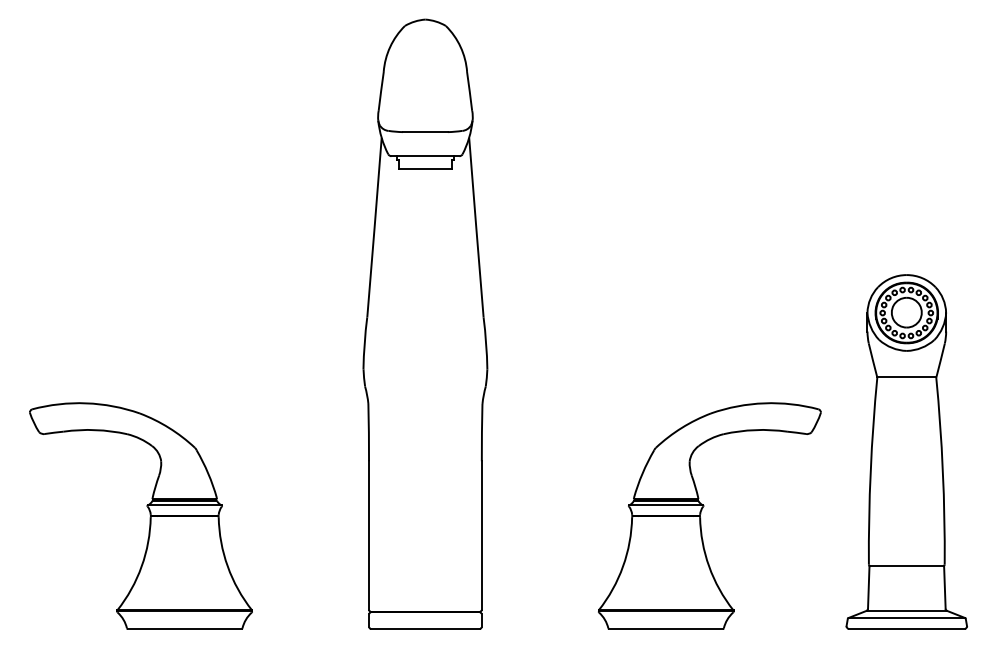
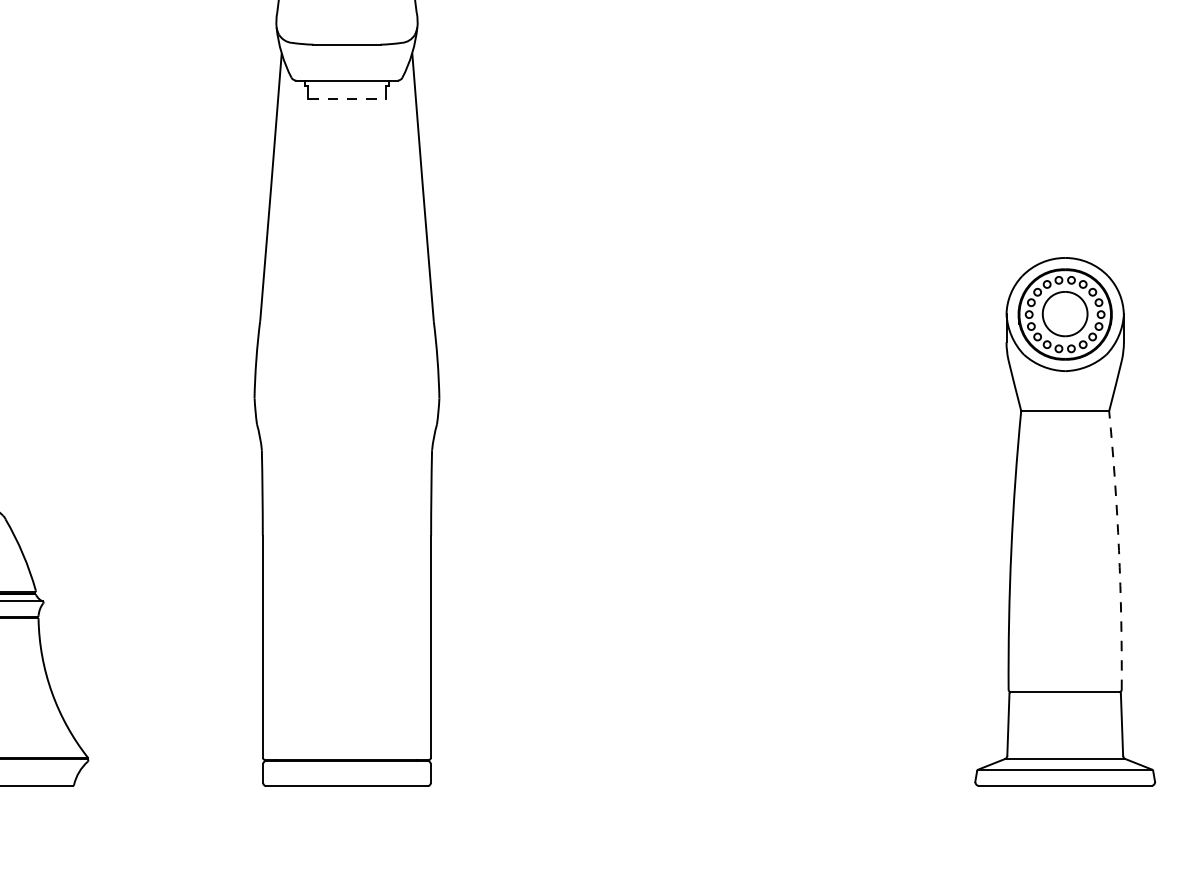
line: (425, 168) -> (347, 98), solid -> dashed
arc: (942, 471) -> (1118, 551), solid -> dashed
part: (701, 514) -> (758, 615), removed

